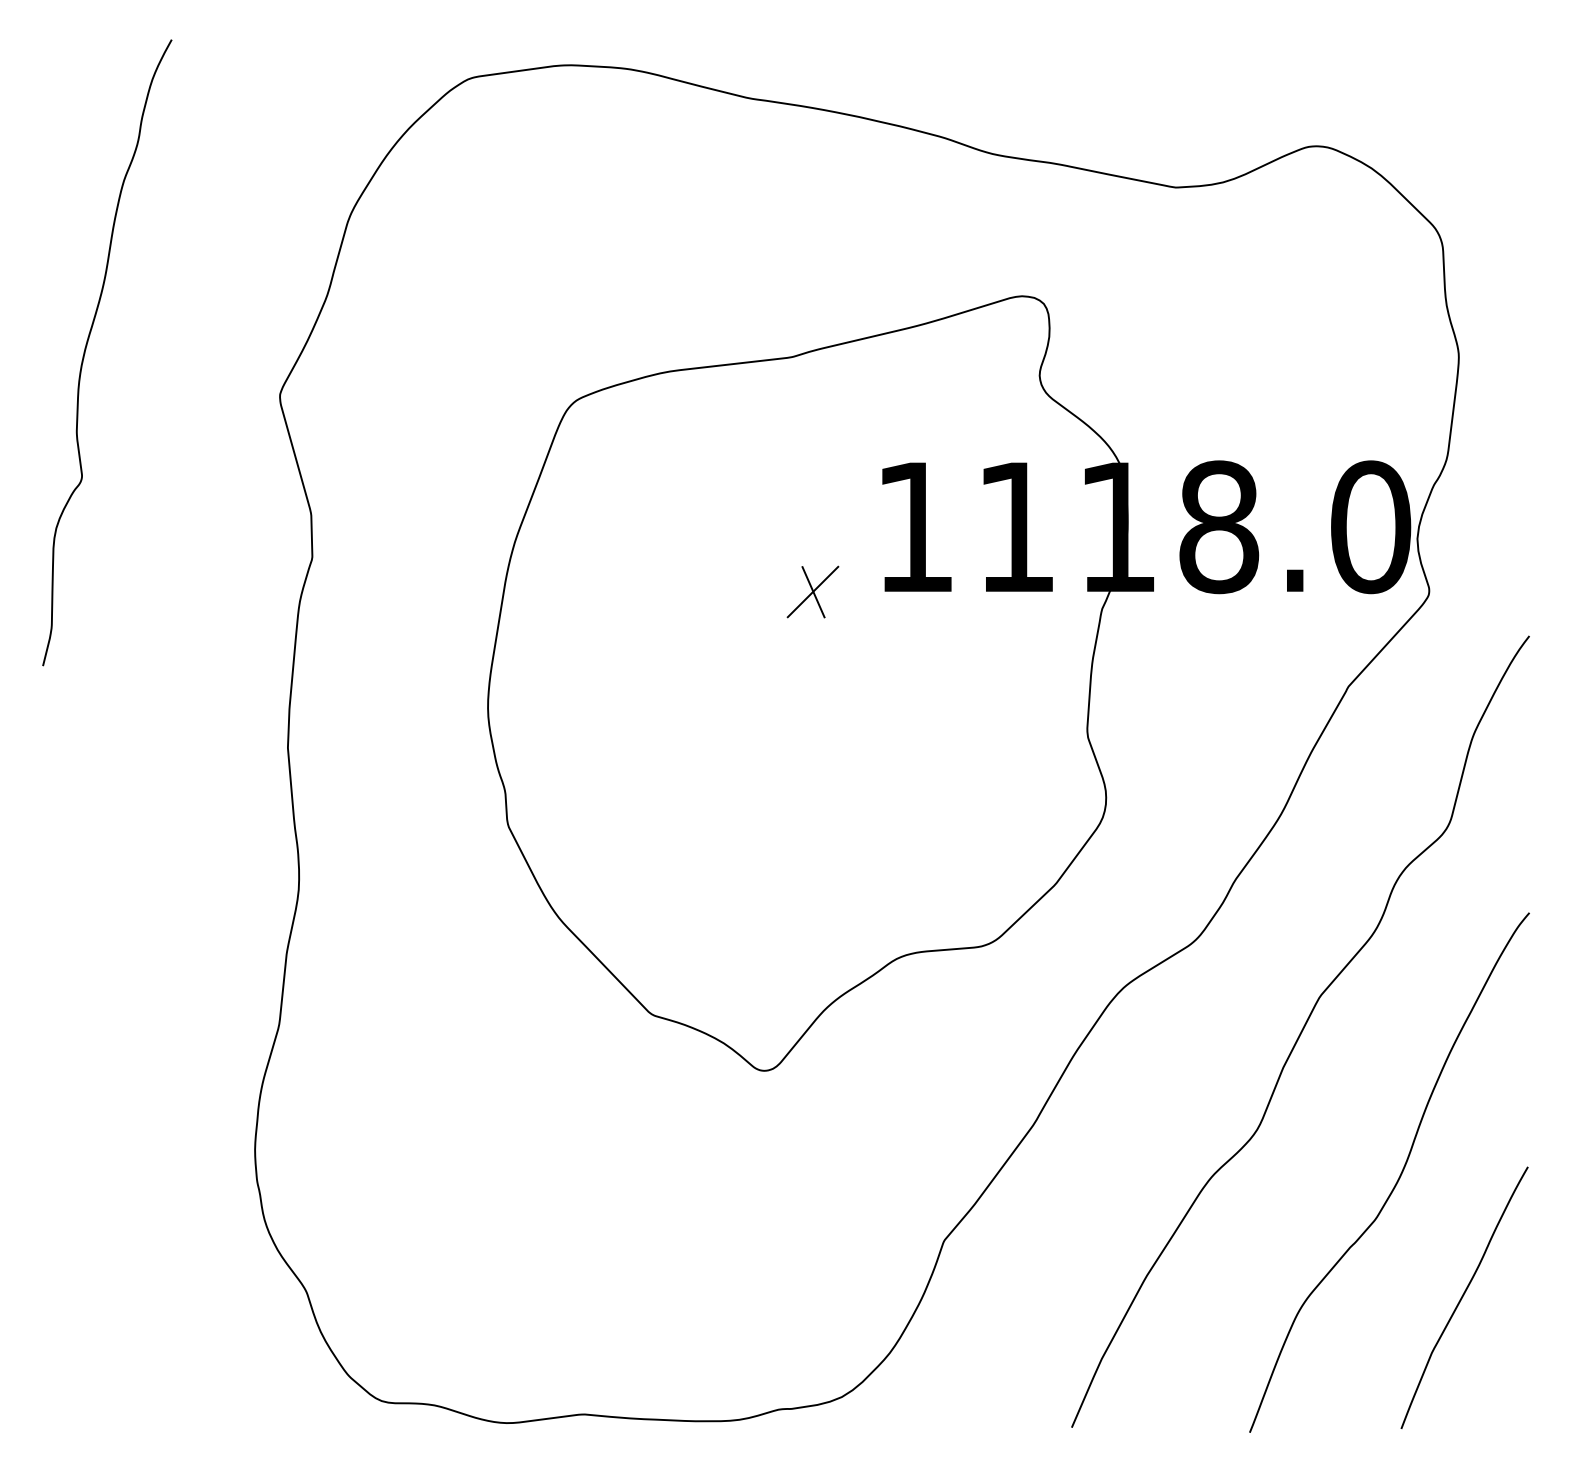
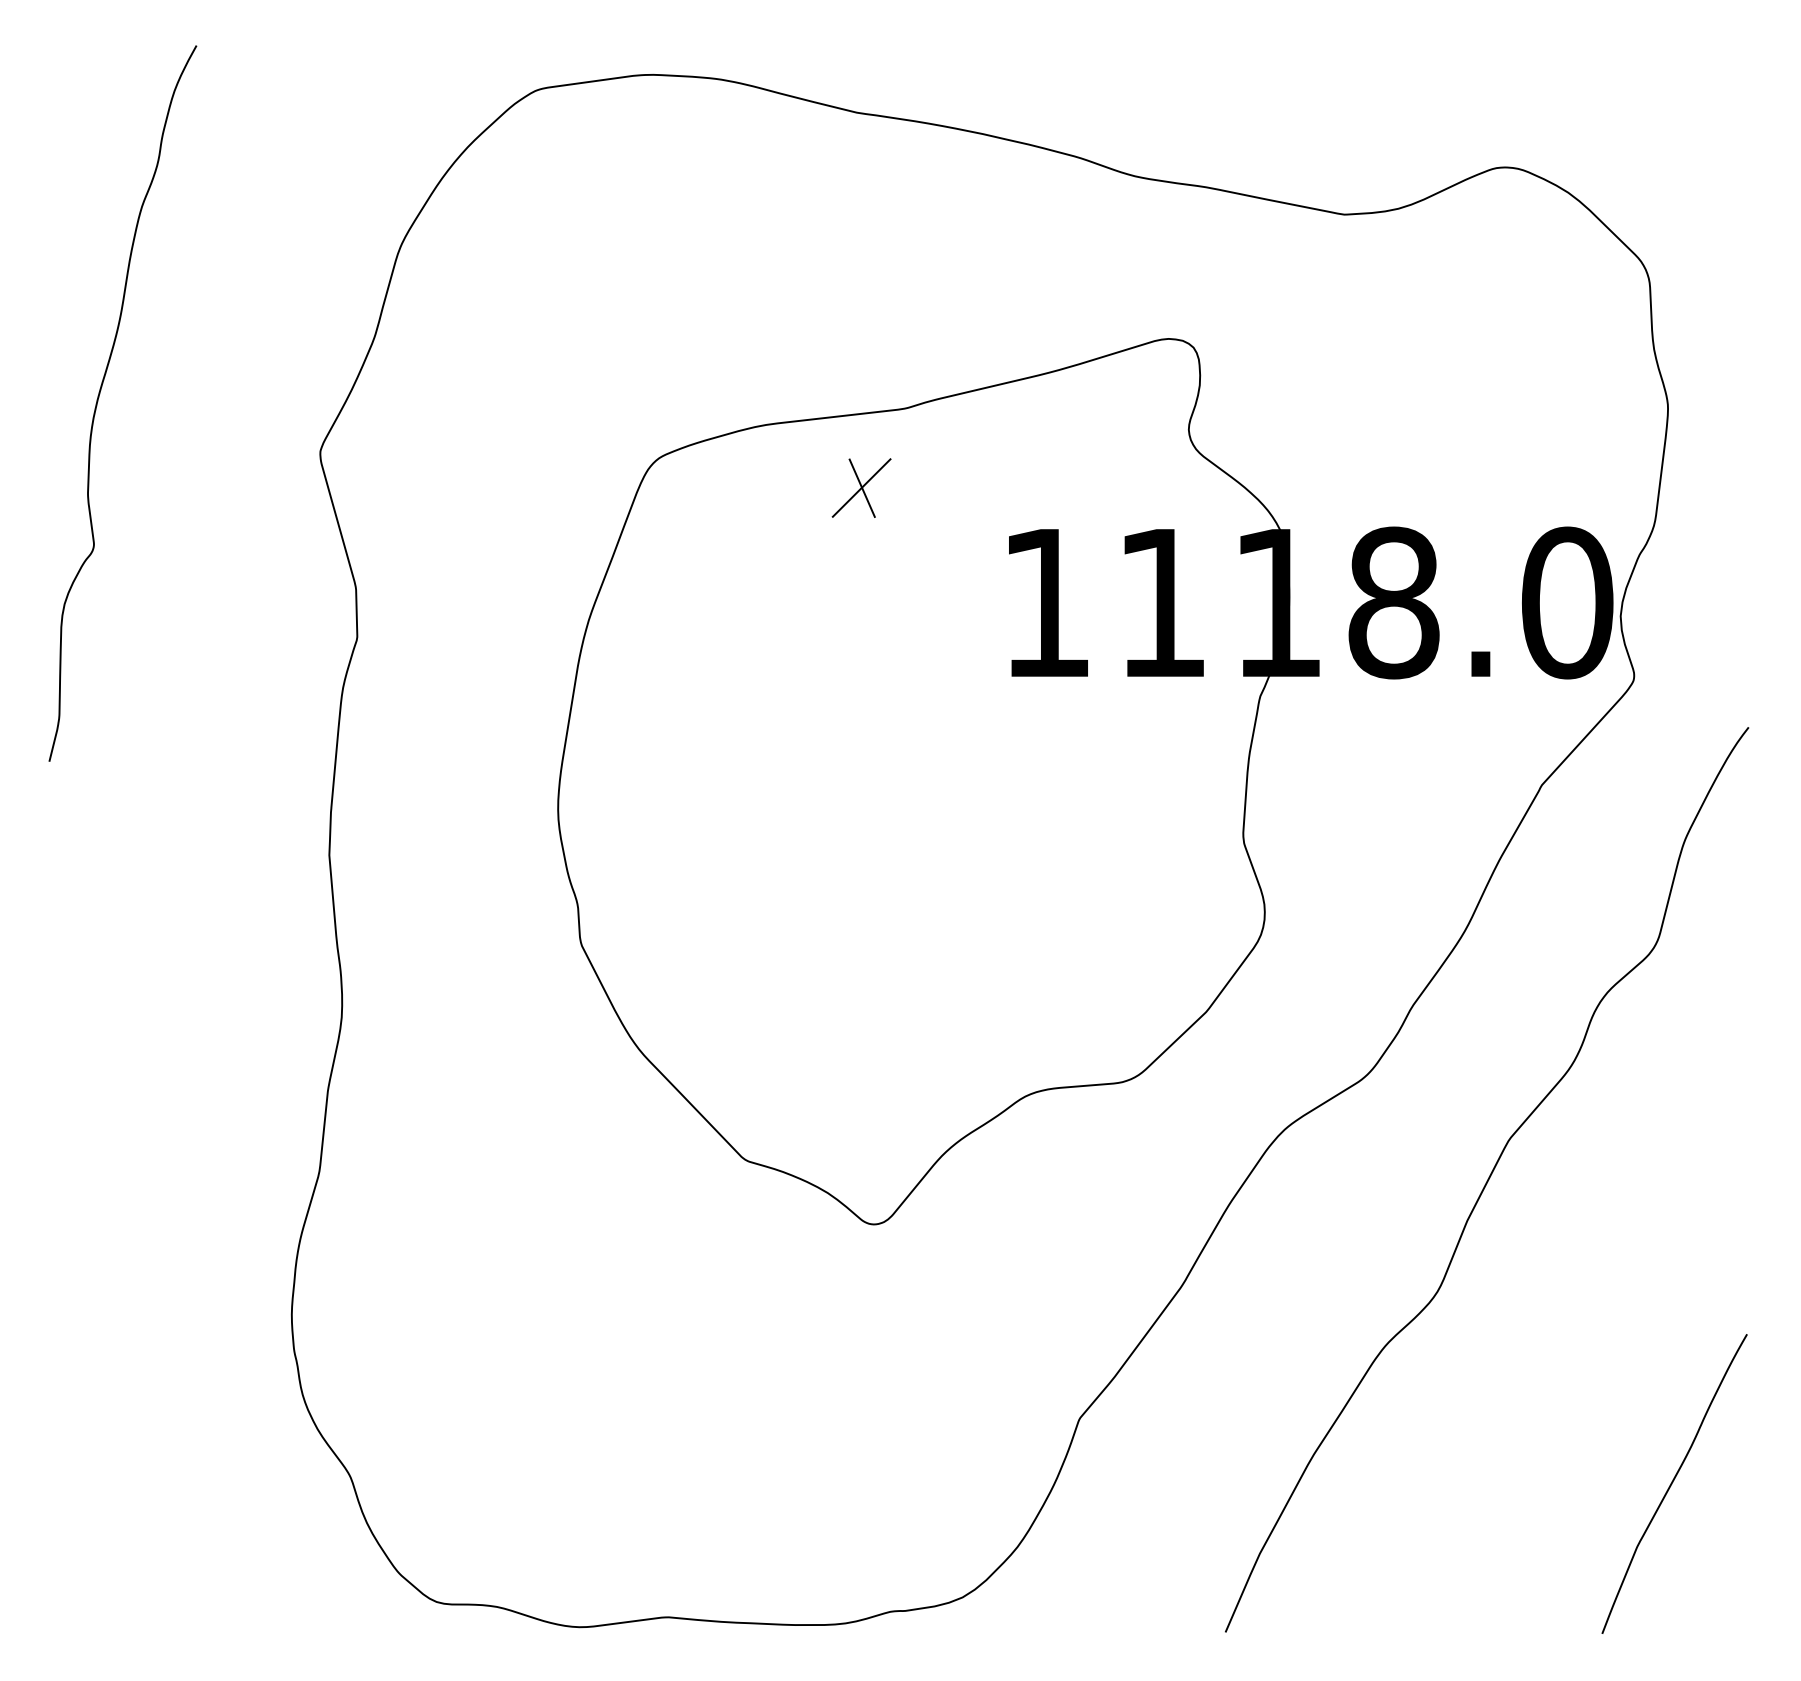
part: (812, 591) -> (861, 487), moved
curve: (1398, 1176) -> (1599, 1345), removed

